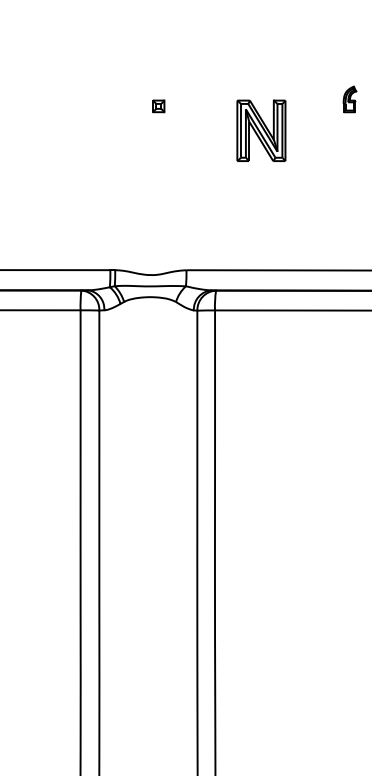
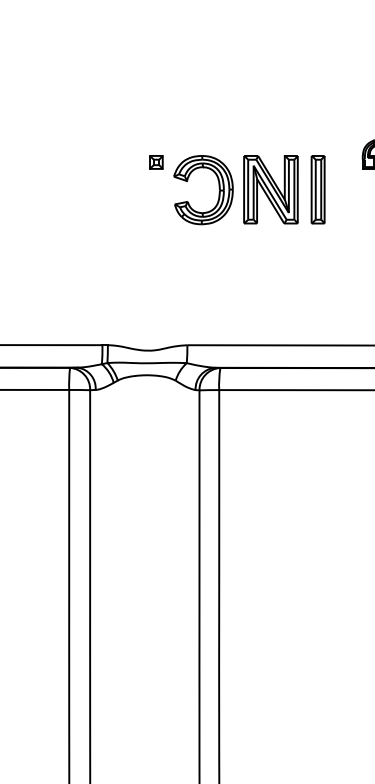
part: (214, 130) -> (218, 189), added
part: (303, 130) -> (317, 189), added

